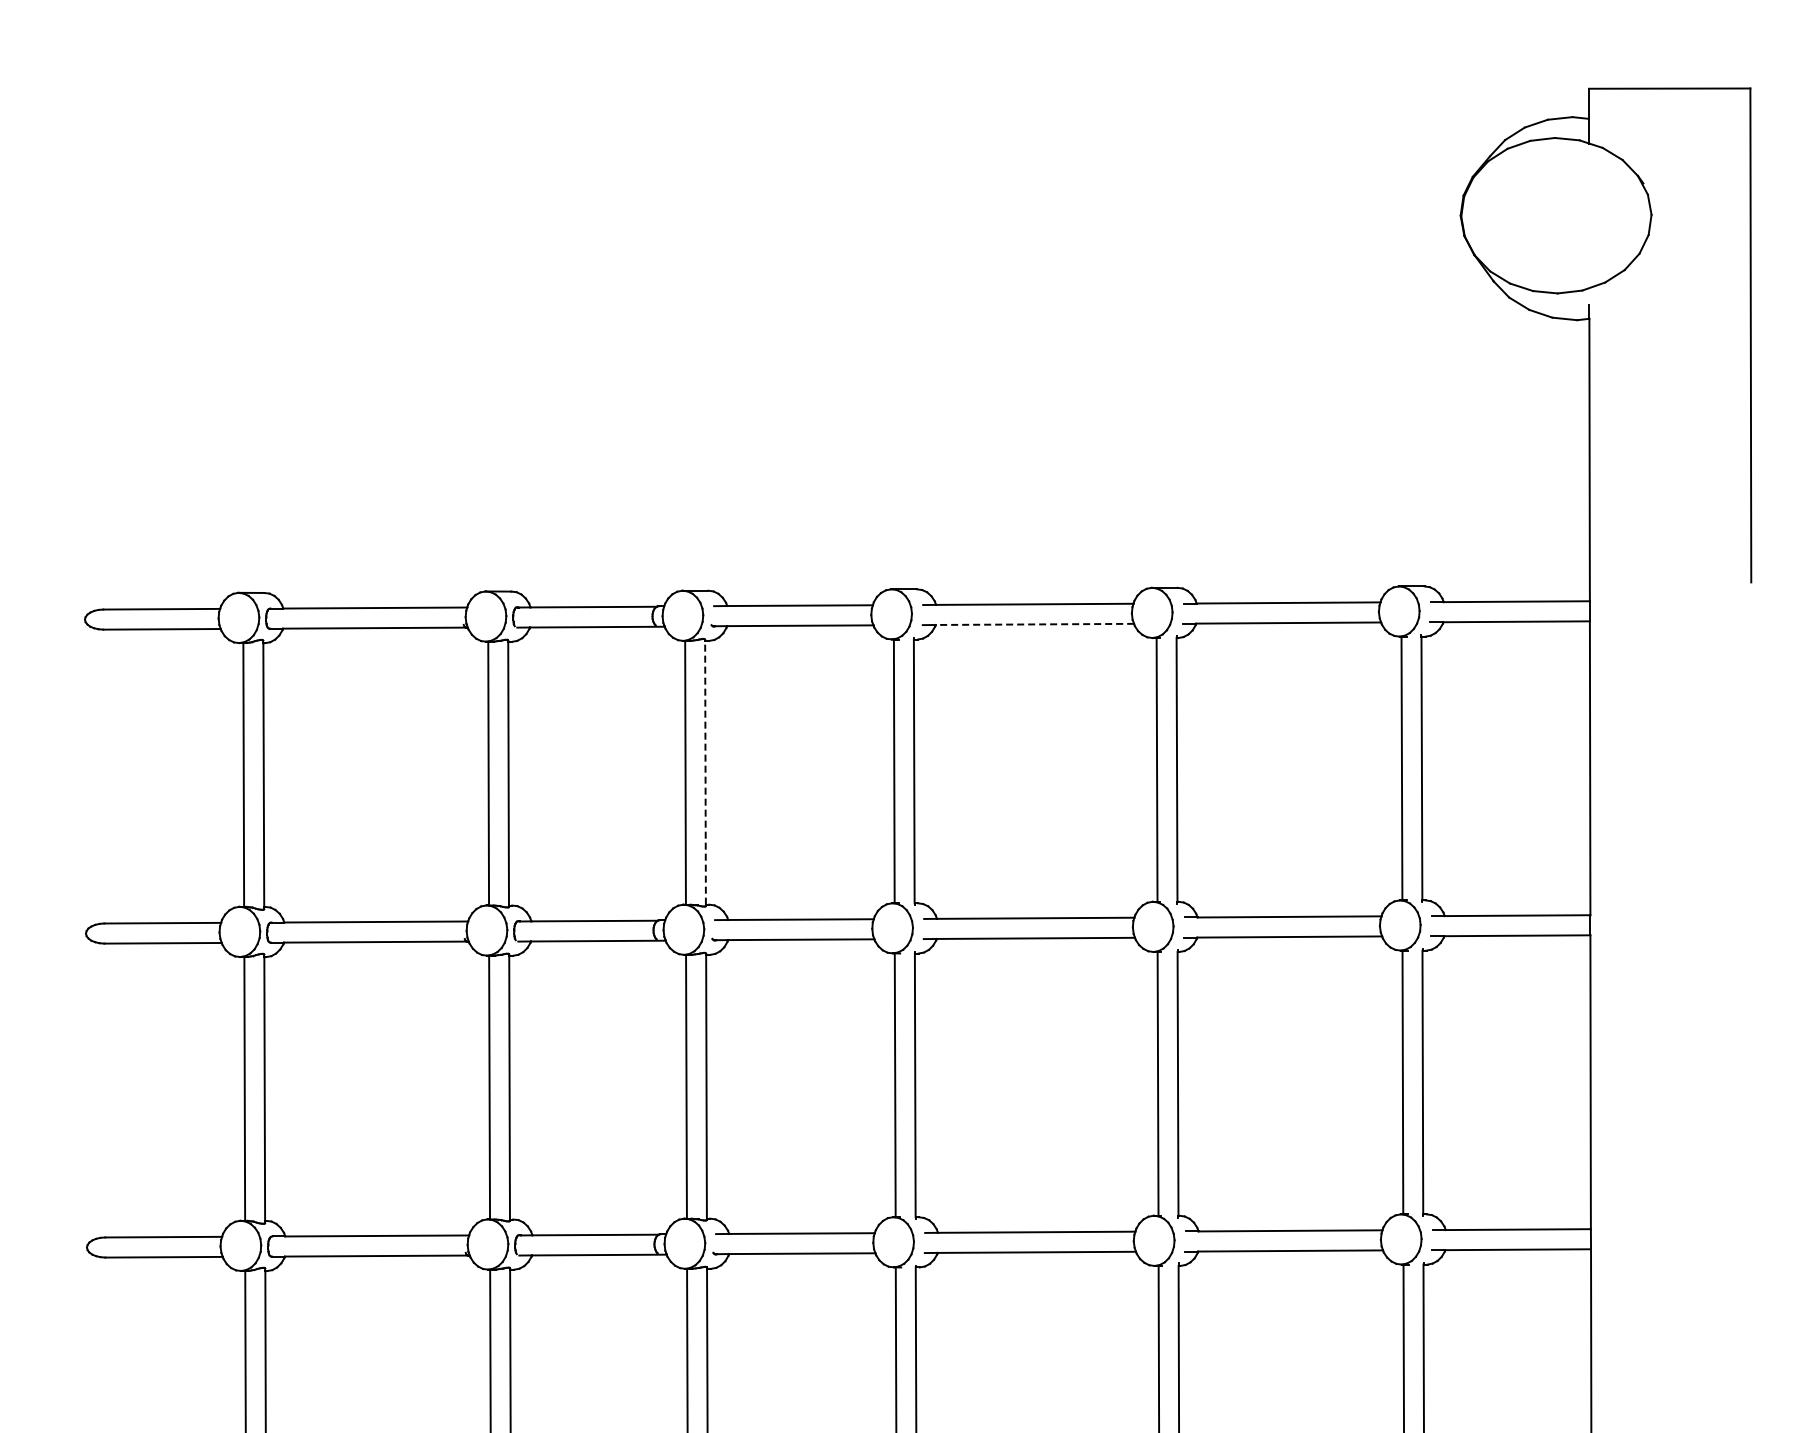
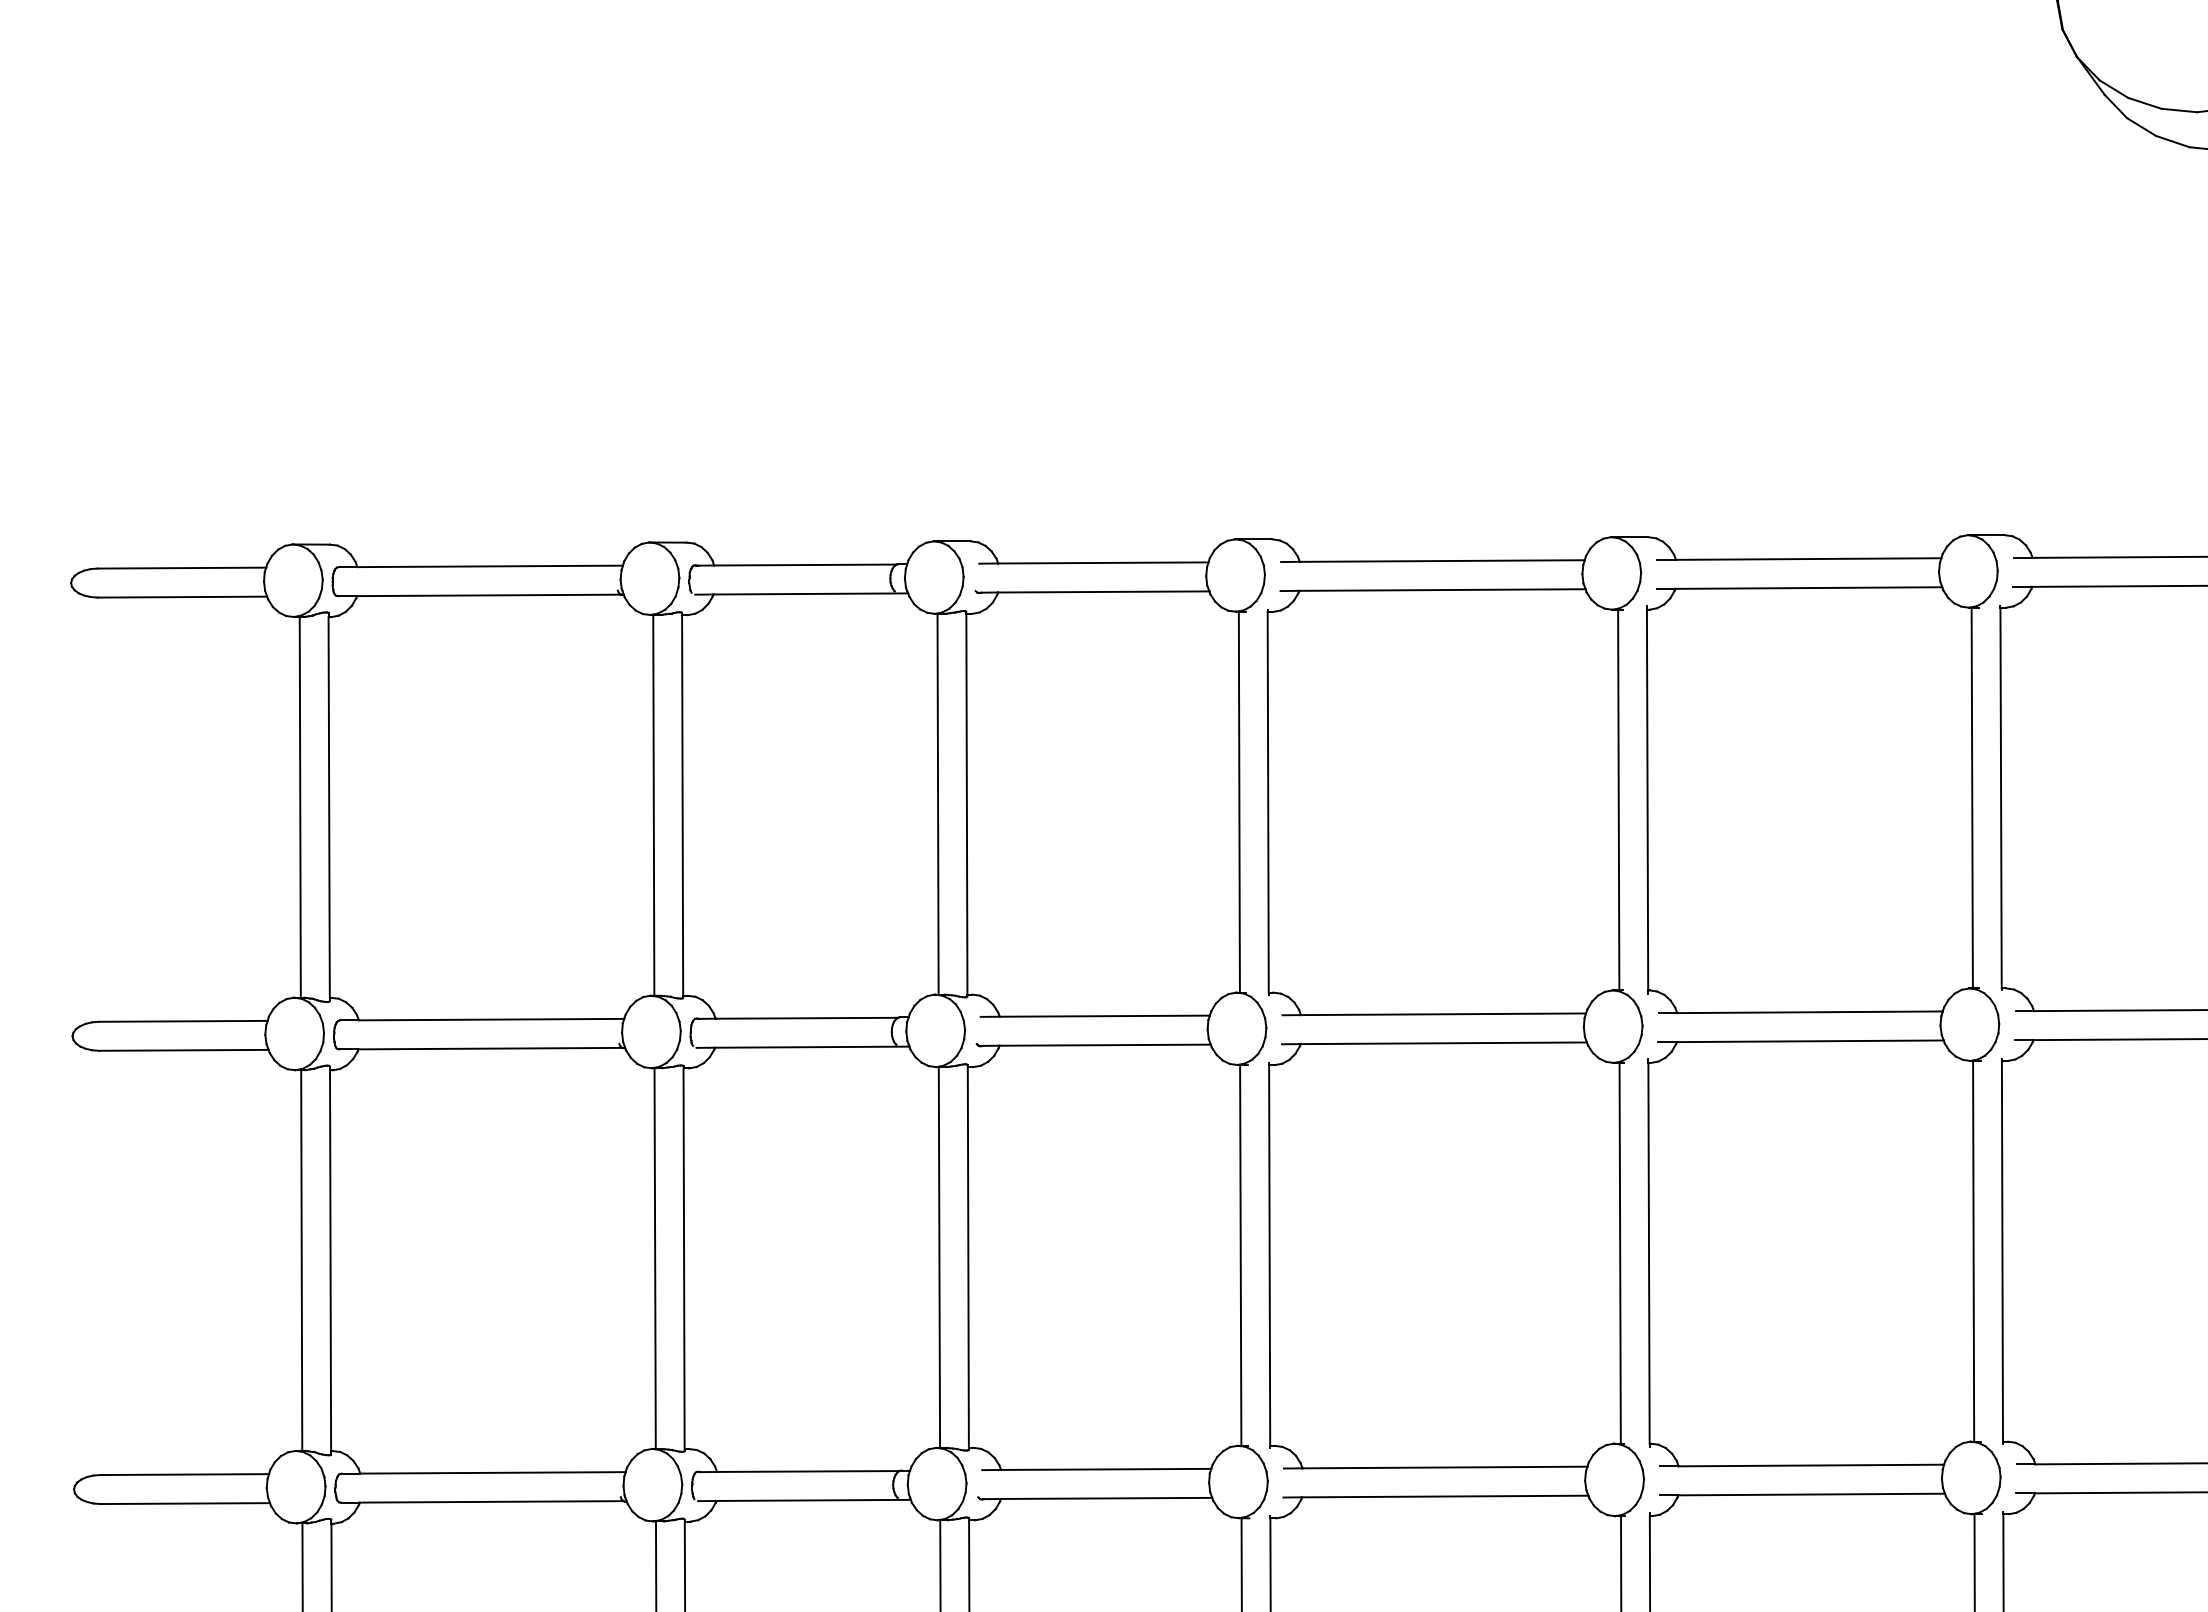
line: (1034, 624) -> (1441, 590), dashed -> solid
line: (705, 772) -> (966, 803), dashed -> solid

